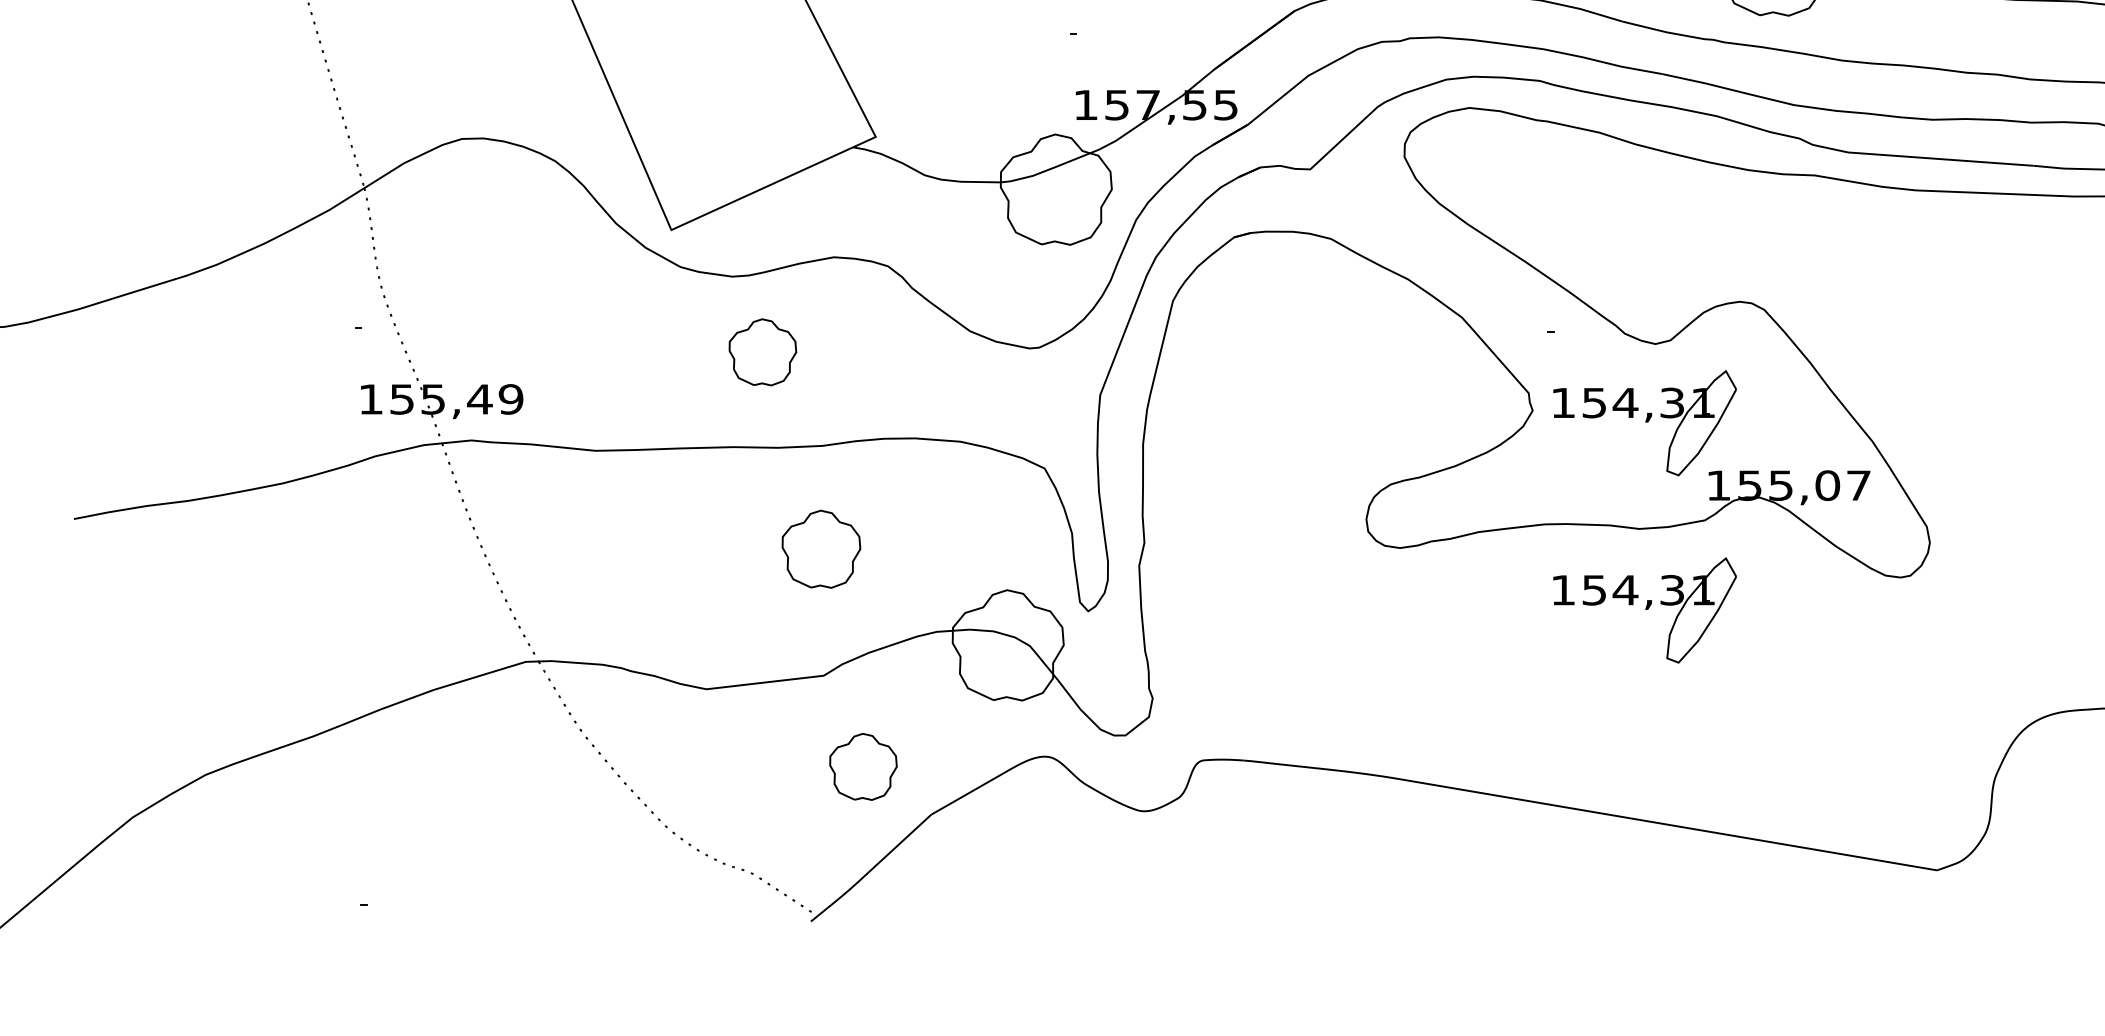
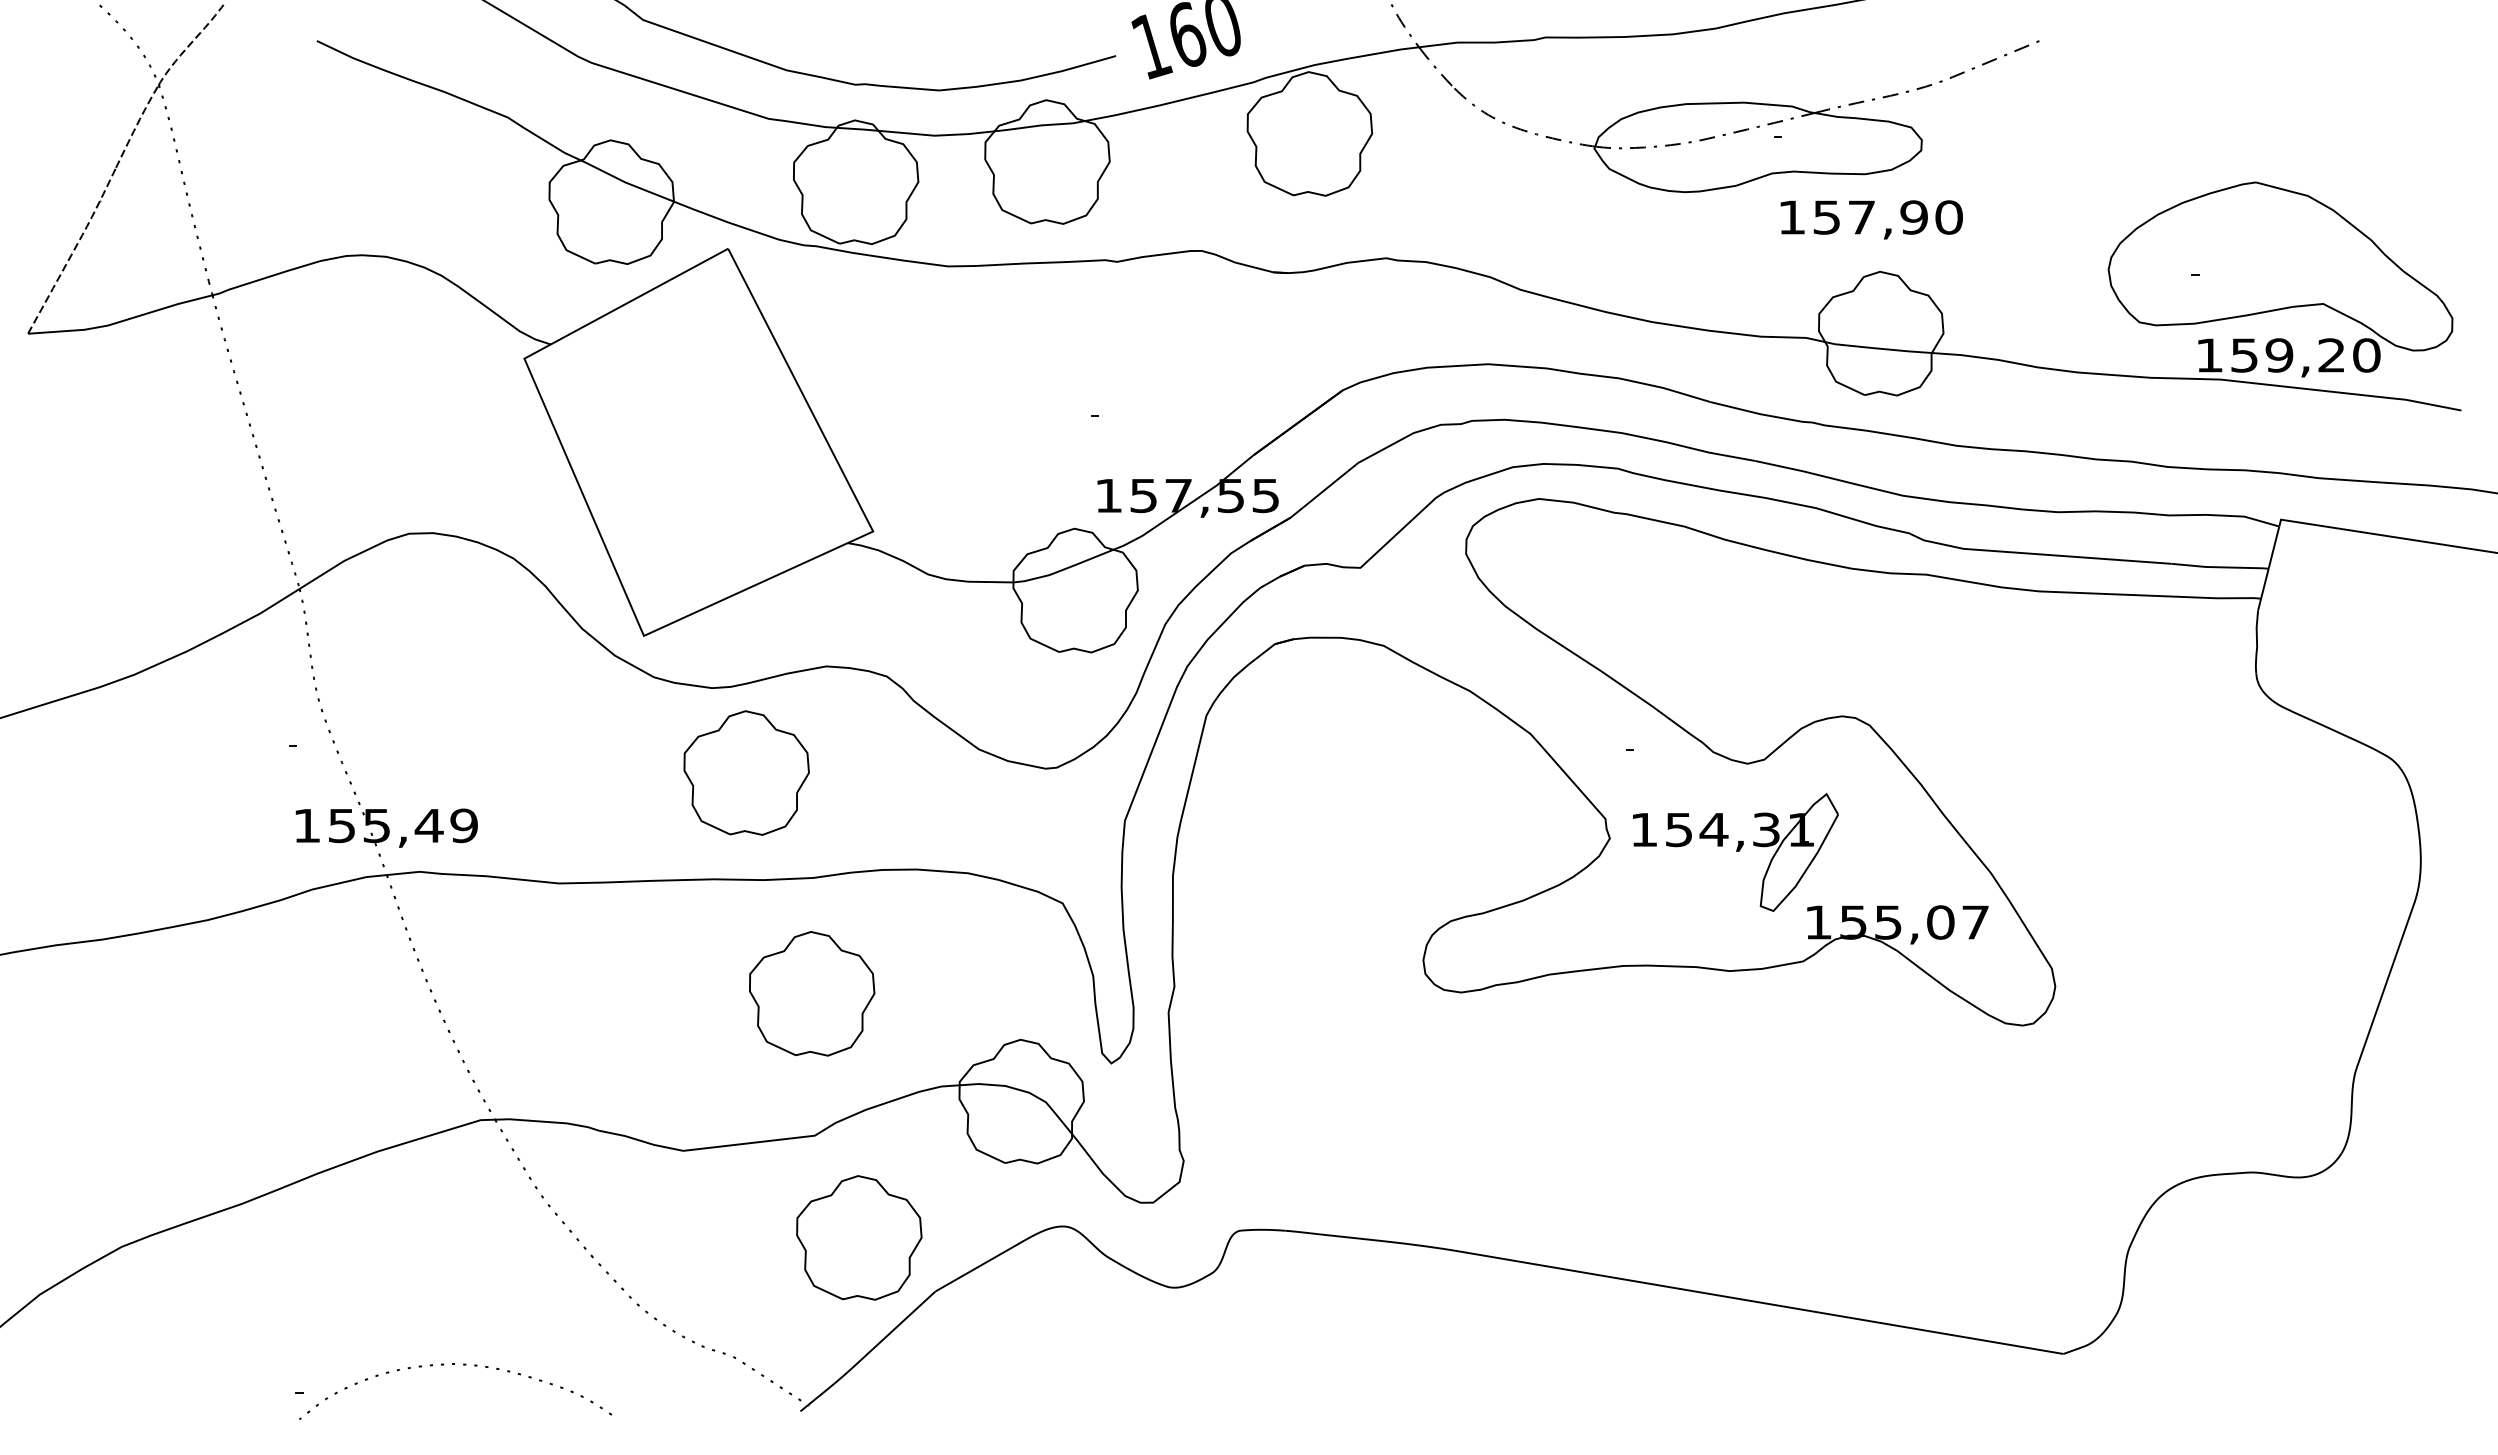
part: (762, 351) -> (746, 772), size x1.67
part: (821, 548) -> (812, 993), size x1.43
part: (1644, 610) -> (1735, 1062), removed
part: (863, 766) -> (859, 1237), size x1.67
curve: (502, 879) -> (454, 1364), added

